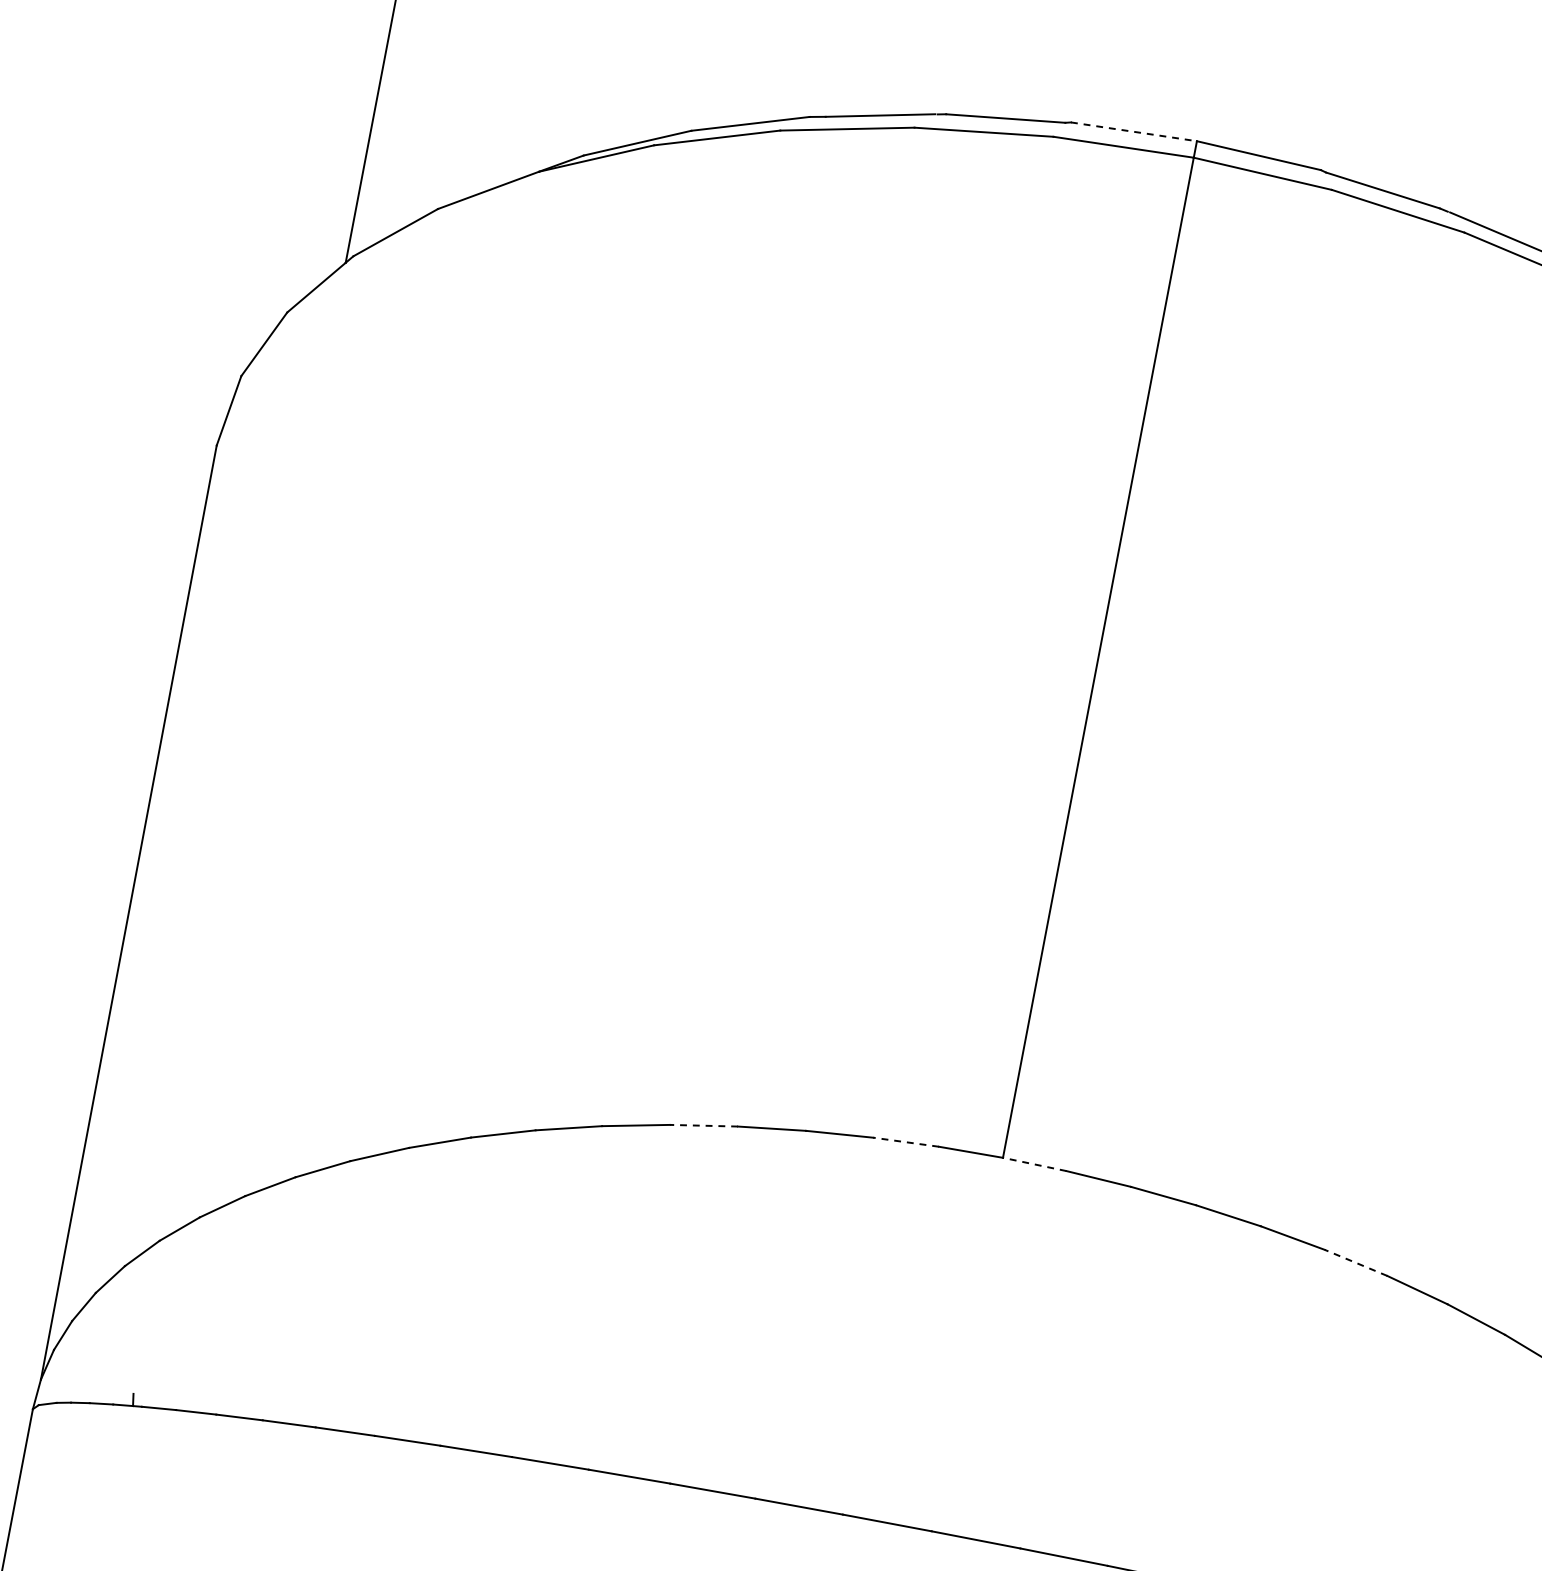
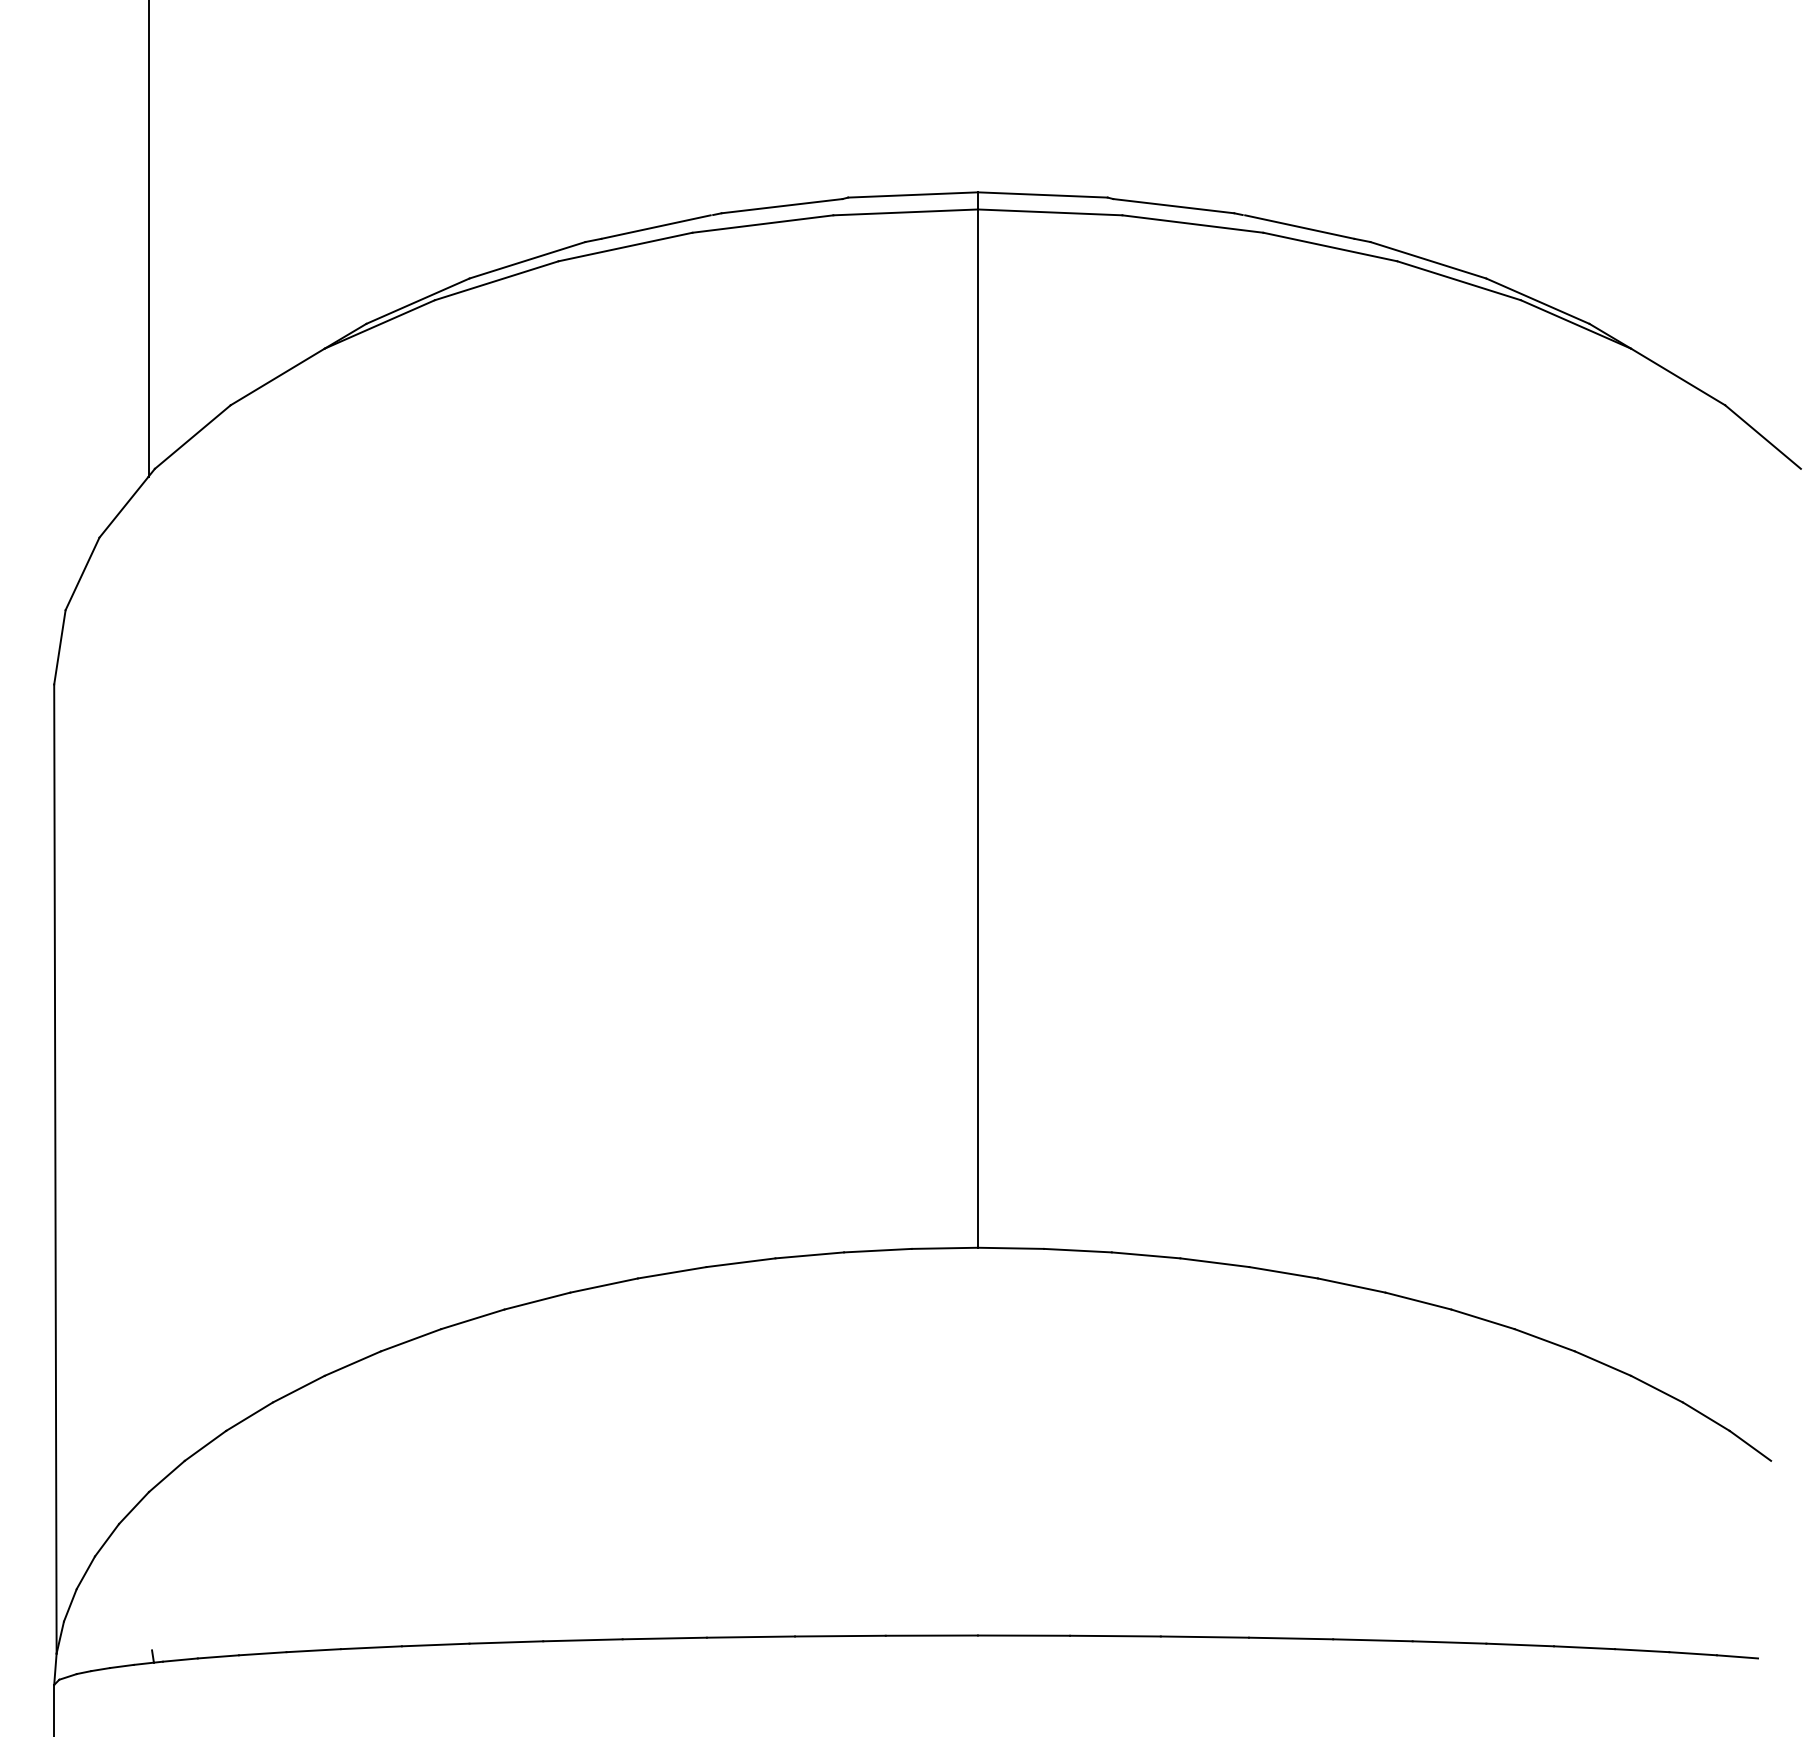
line: (1134, 131) -> (913, 194), dashed -> solid
line: (704, 1125) -> (672, 1272), dashed -> solid
line: (905, 1142) -> (877, 1250), dashed -> solid
line: (1034, 1164) -> (1010, 1248), dashed -> solid
line: (1355, 1262) -> (1351, 1285), dashed -> solid

